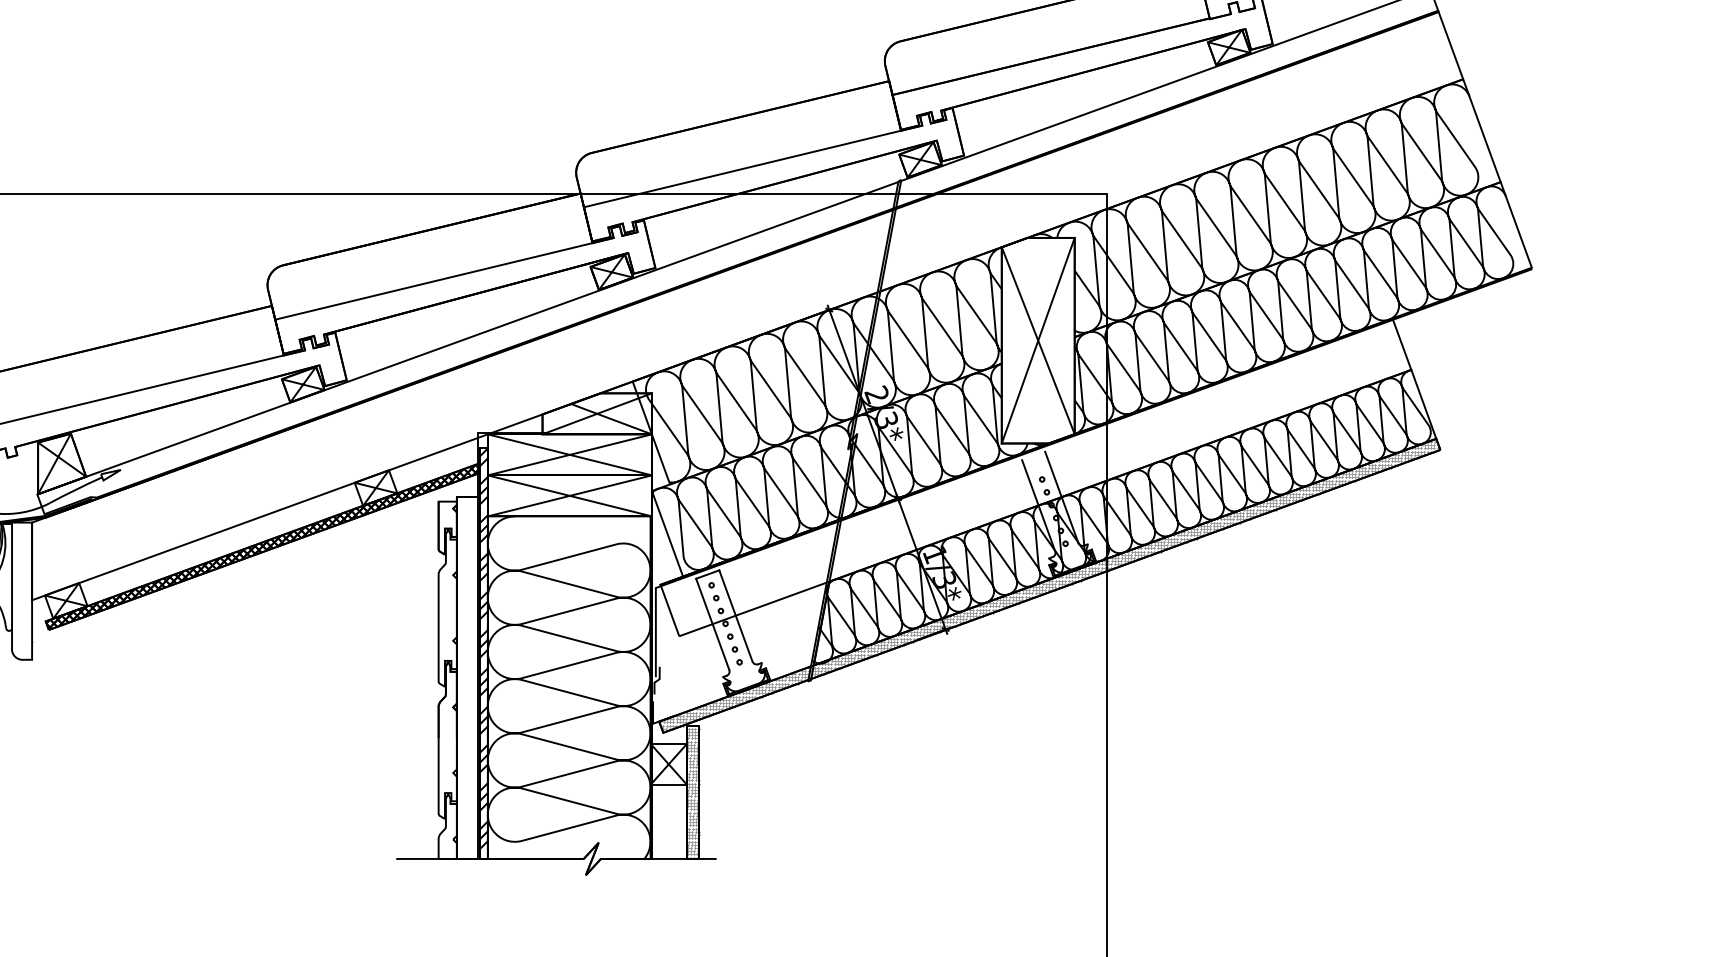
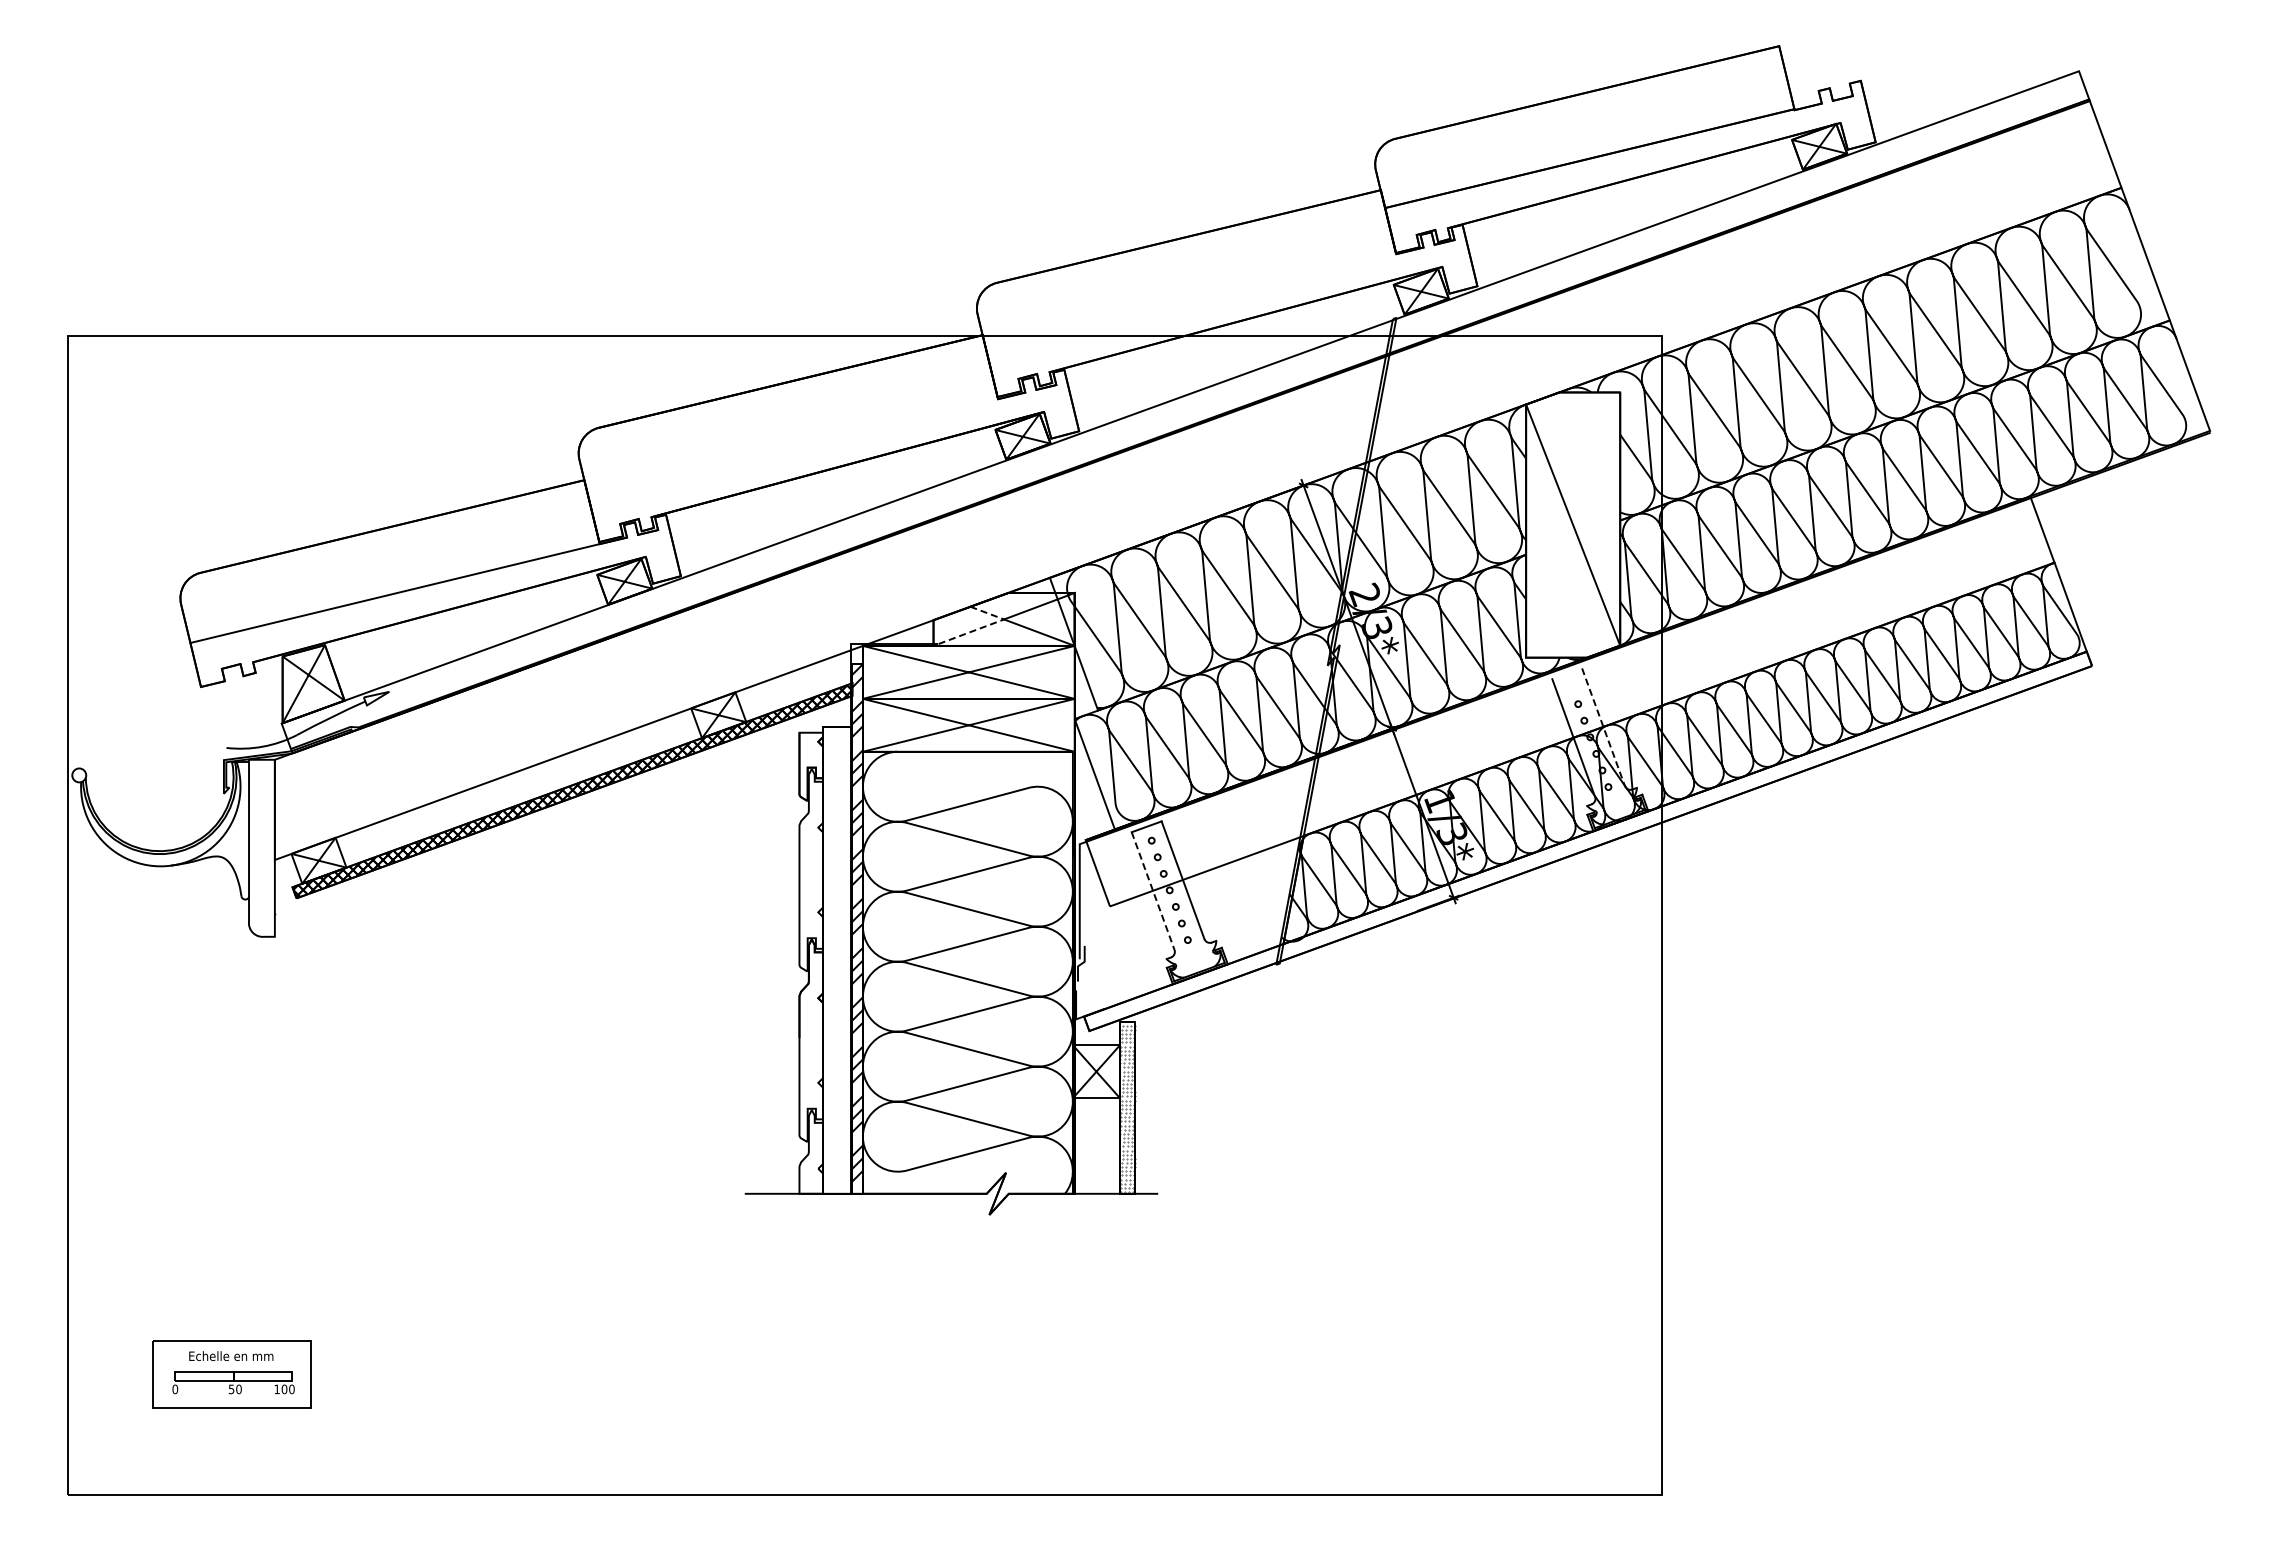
line: (742, 168) -> (1191, 303), removed
line: (434, 281) -> (793, 448), removed
line: (1038, 340) -> (1573, 524), removed
line: (583, 419) -> (986, 626), solid -> dashed
line: (1061, 497) -> (1603, 727), solid -> dashed
hatch: (1048, 585) -> (1586, 840), removed
line: (713, 624) -> (1153, 891), solid -> dashed

